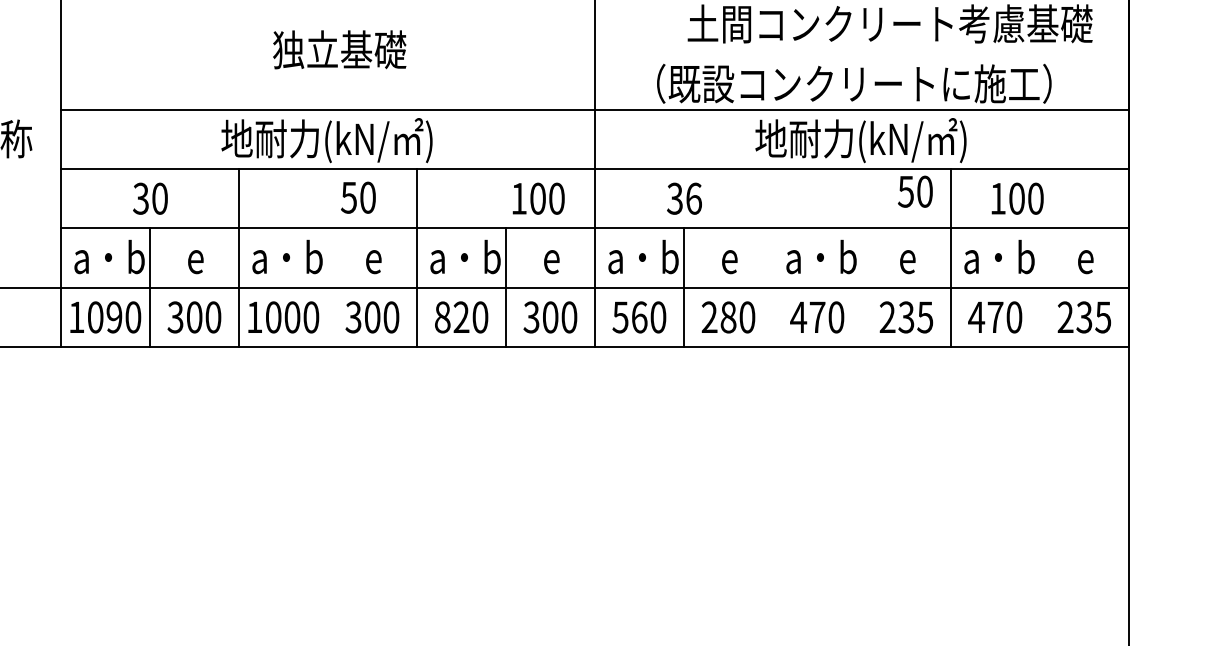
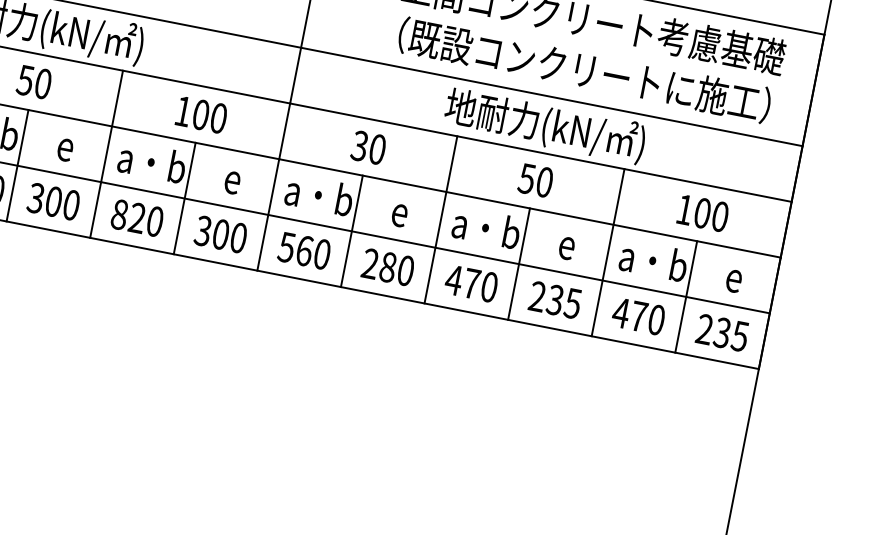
text: (854, 83) -> (584, 69), moved
text: (915, 191) -> (535, 180), moved
text: (358, 197) -> (34, 81), moved
text: (538, 198) -> (201, 114), moved
text: (693, 198) -> (377, 149), 36 -> 30
text: (1017, 198) -> (703, 213), moved
line: (773, 258) -> (441, 220), added
line: (328, 287) -> (17, 165), added
line: (862, 287) -> (519, 263), added
line: (1040, 287) -> (686, 296), added

